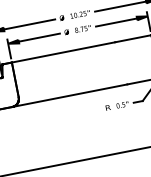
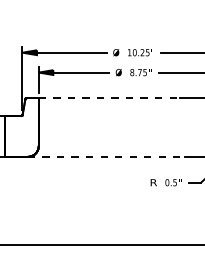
line: (63, 52) -> (109, 98), solid -> dashed
line: (69, 95) -> (106, 156), solid -> dashed

